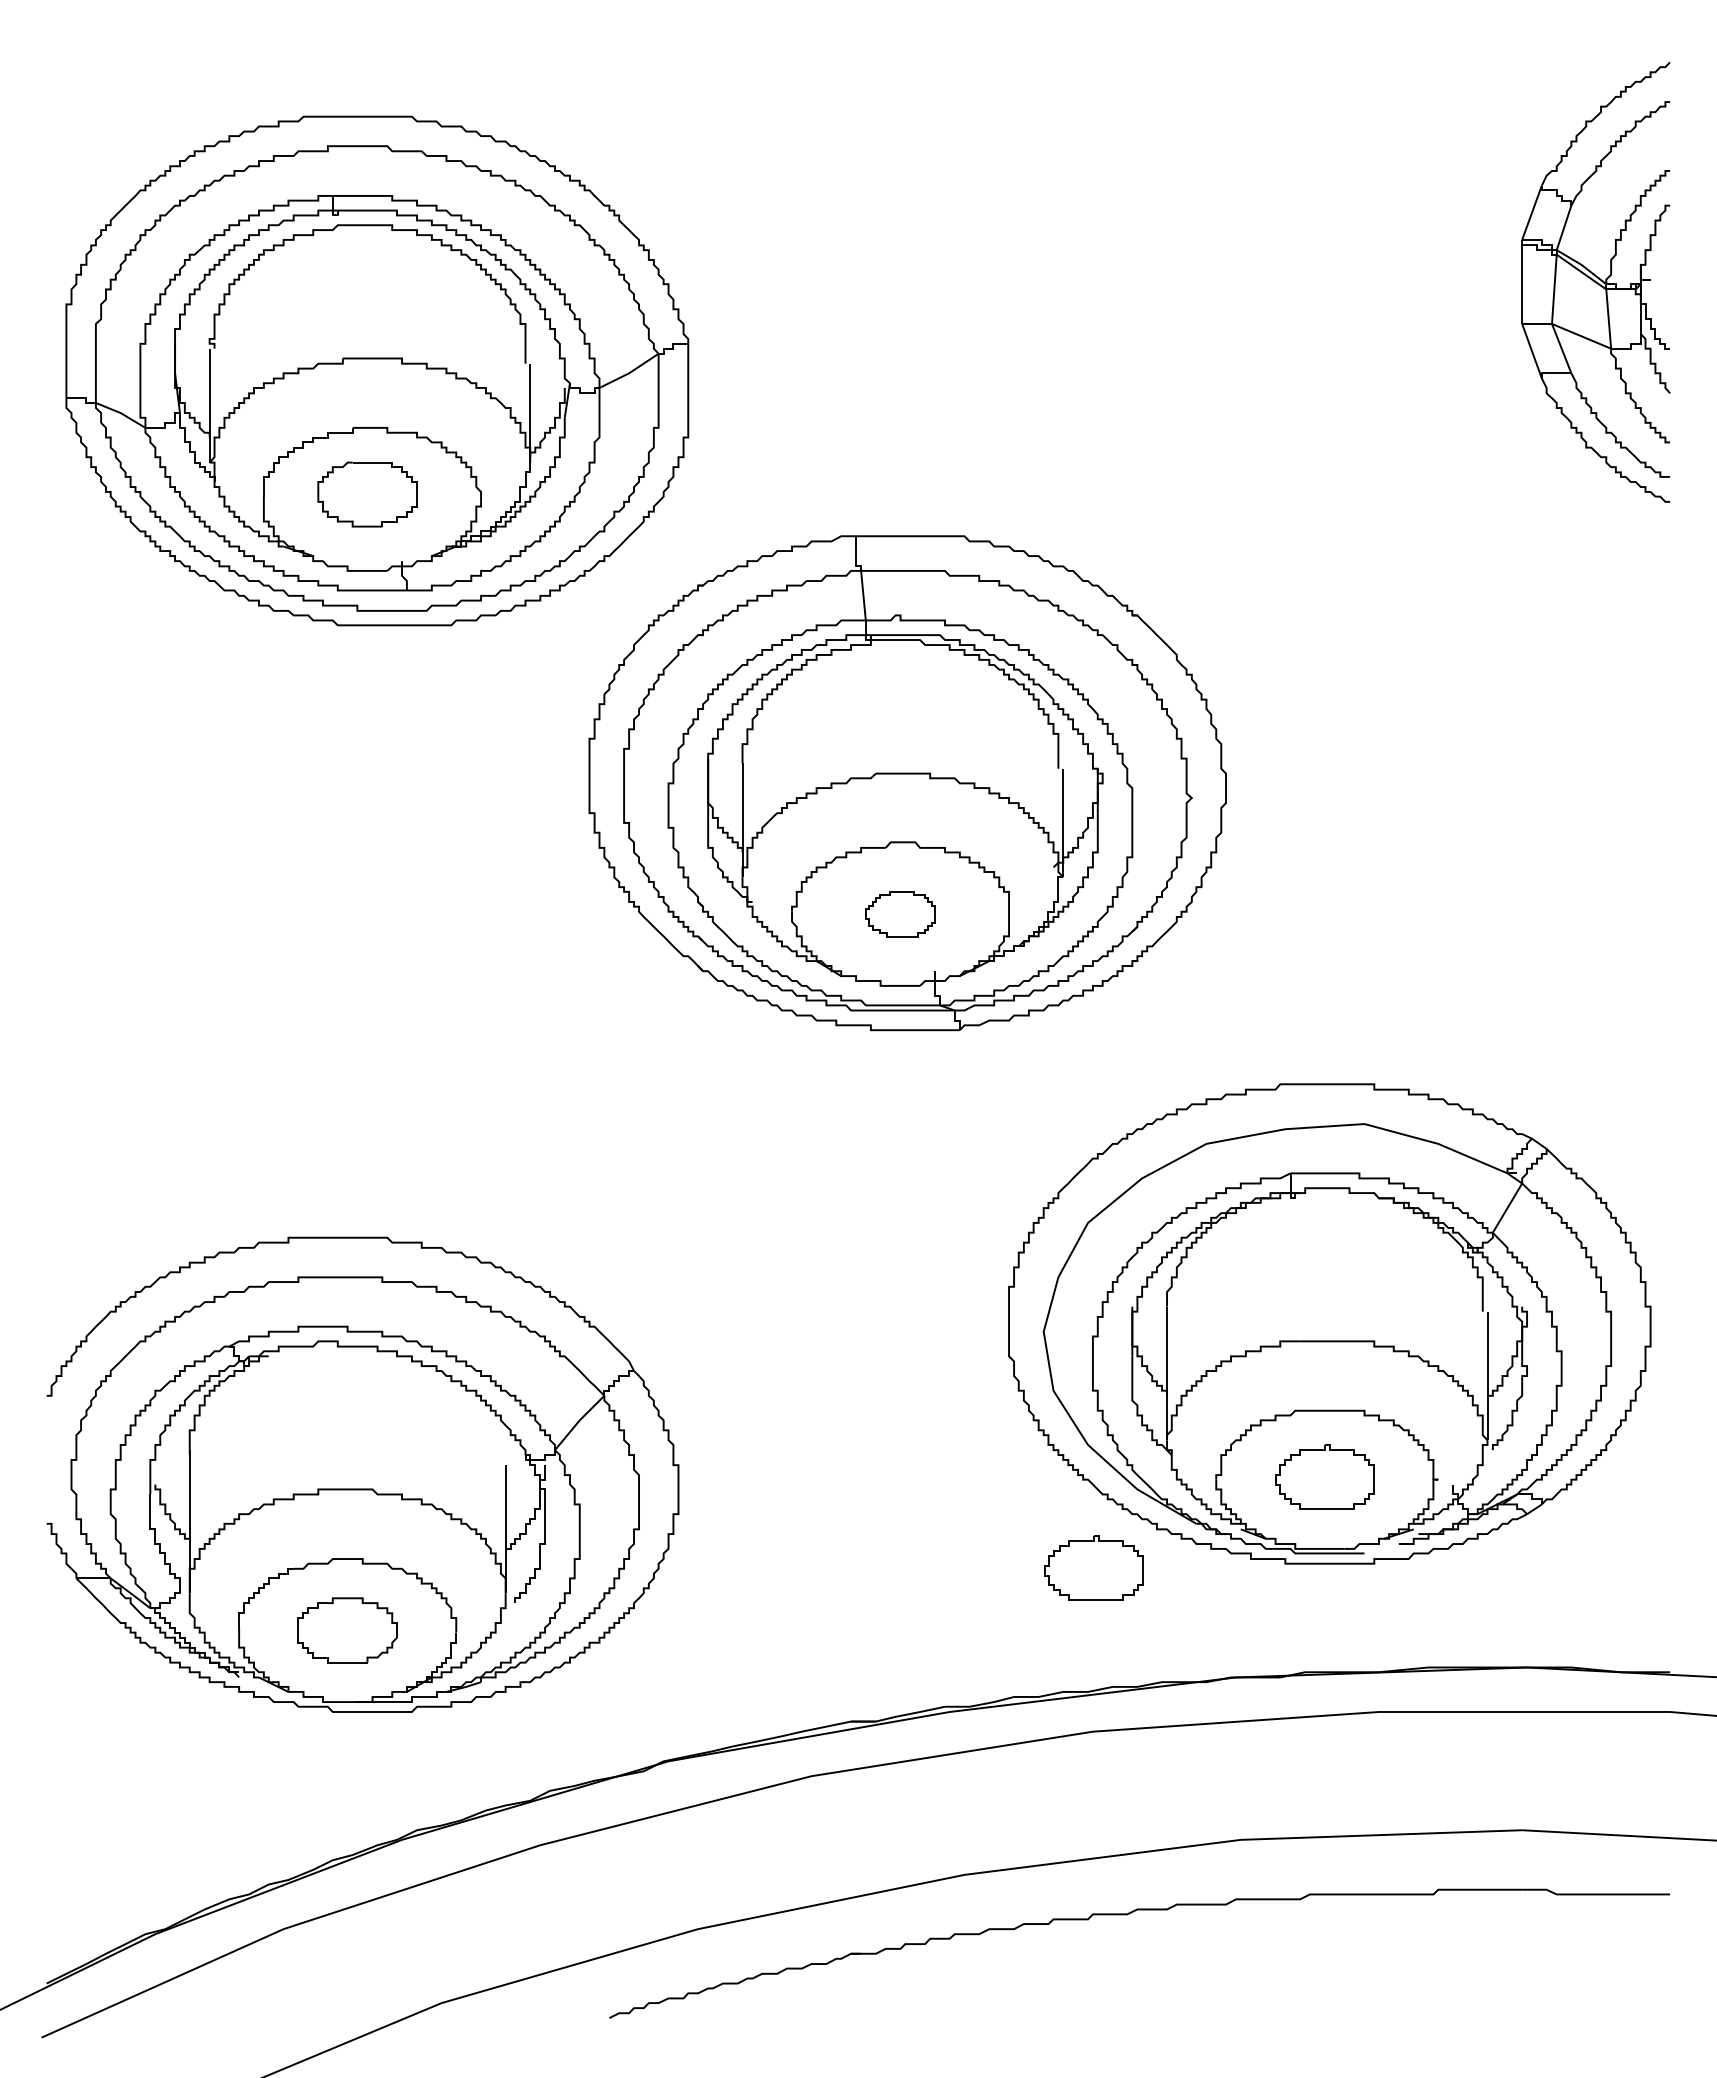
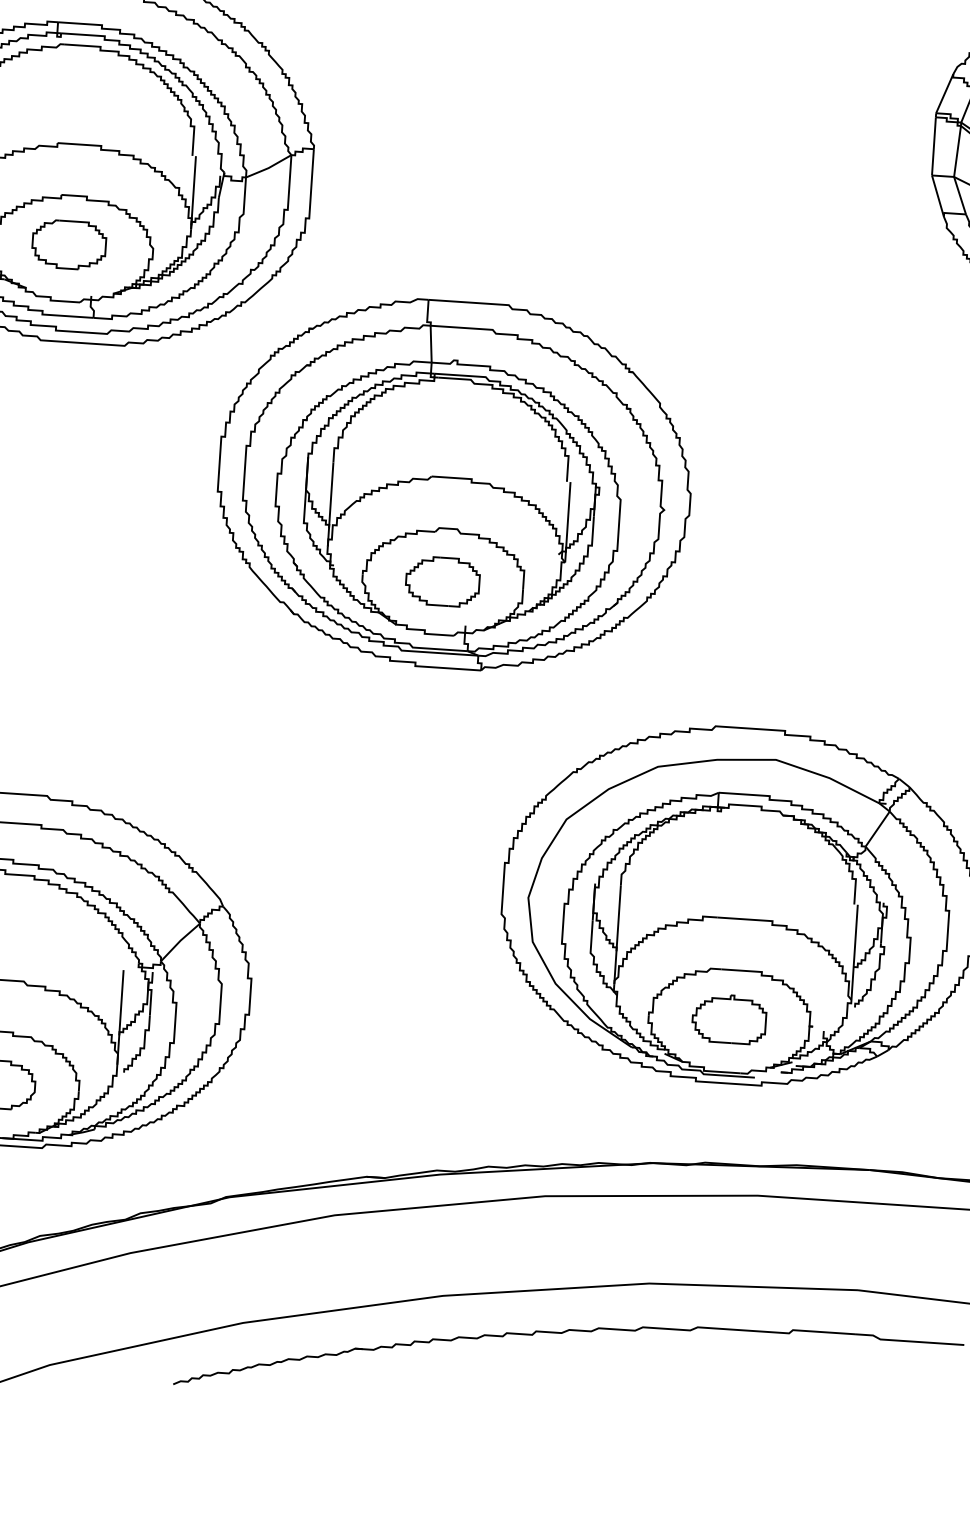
part: (900, 913) -> (442, 581), size x1.43
part: (1093, 1567) -> (553, 1074), removed

